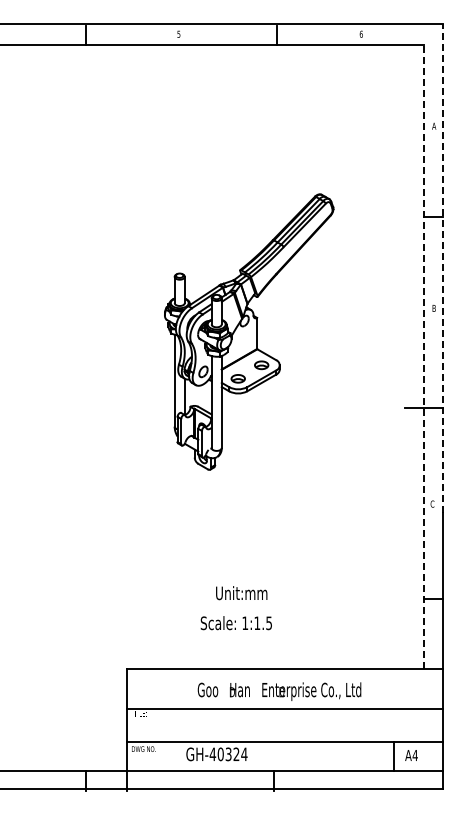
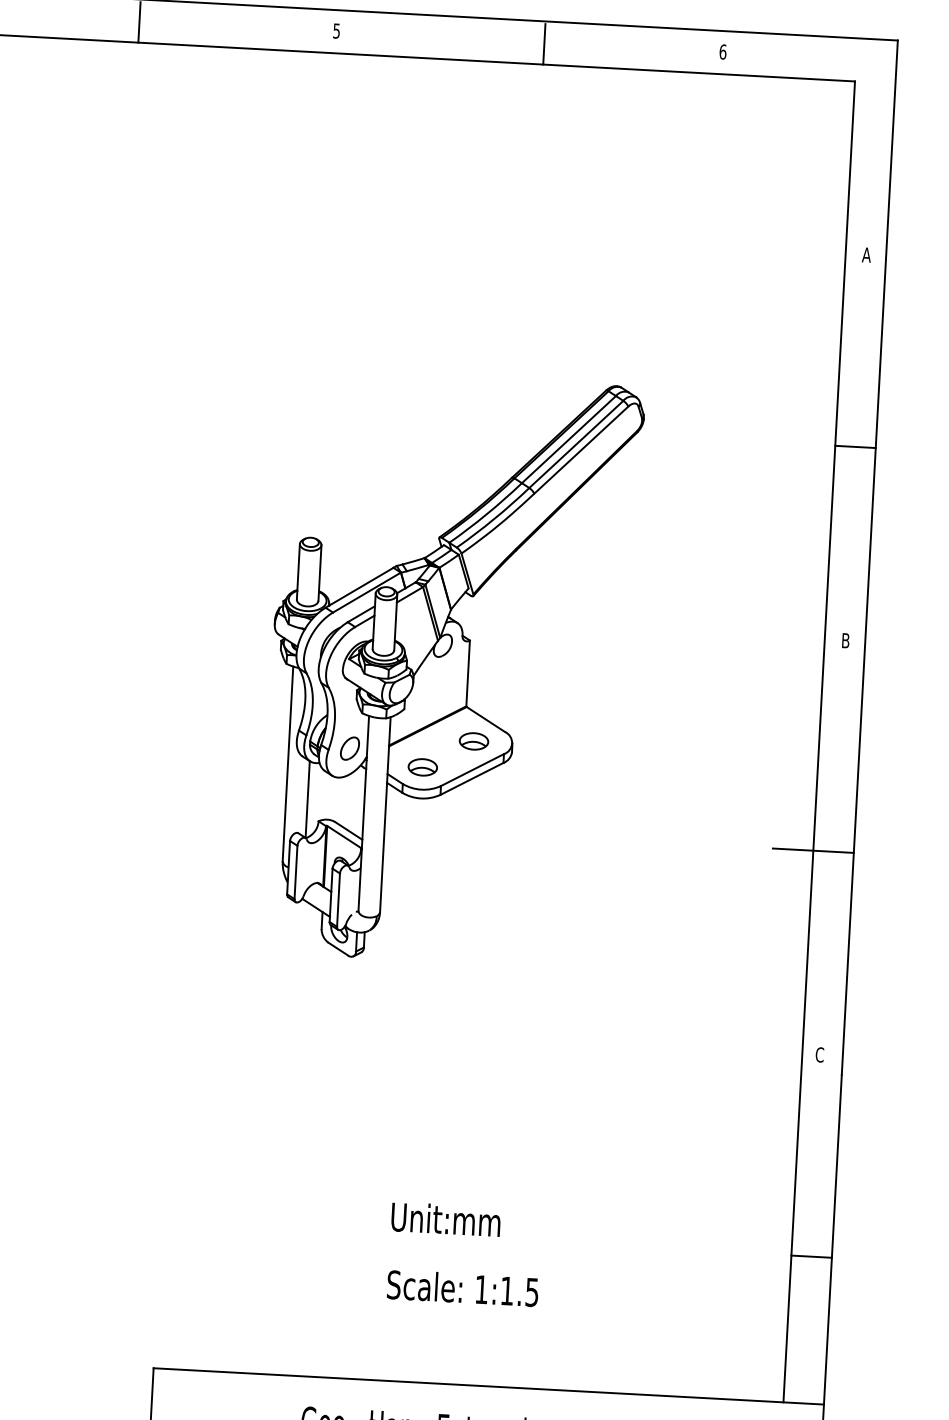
line: (443, 268) -> (870, 557), dashed -> solid
line: (424, 356) -> (819, 741), dashed -> solid
text: (241, 593) -> (445, 1220), moved
text: (235, 623) -> (460, 1289), moved

